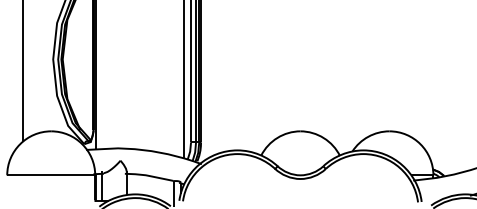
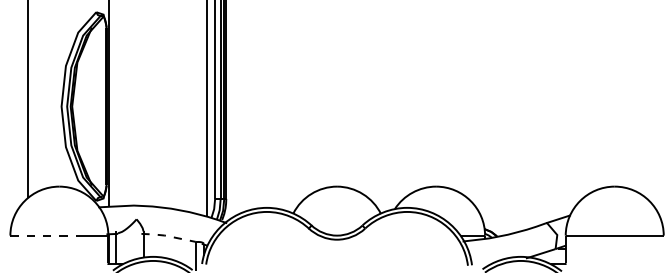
line: (39, 175) -> (46, 235), solid -> dashed
line: (148, 176) -> (167, 236), solid -> dashed

